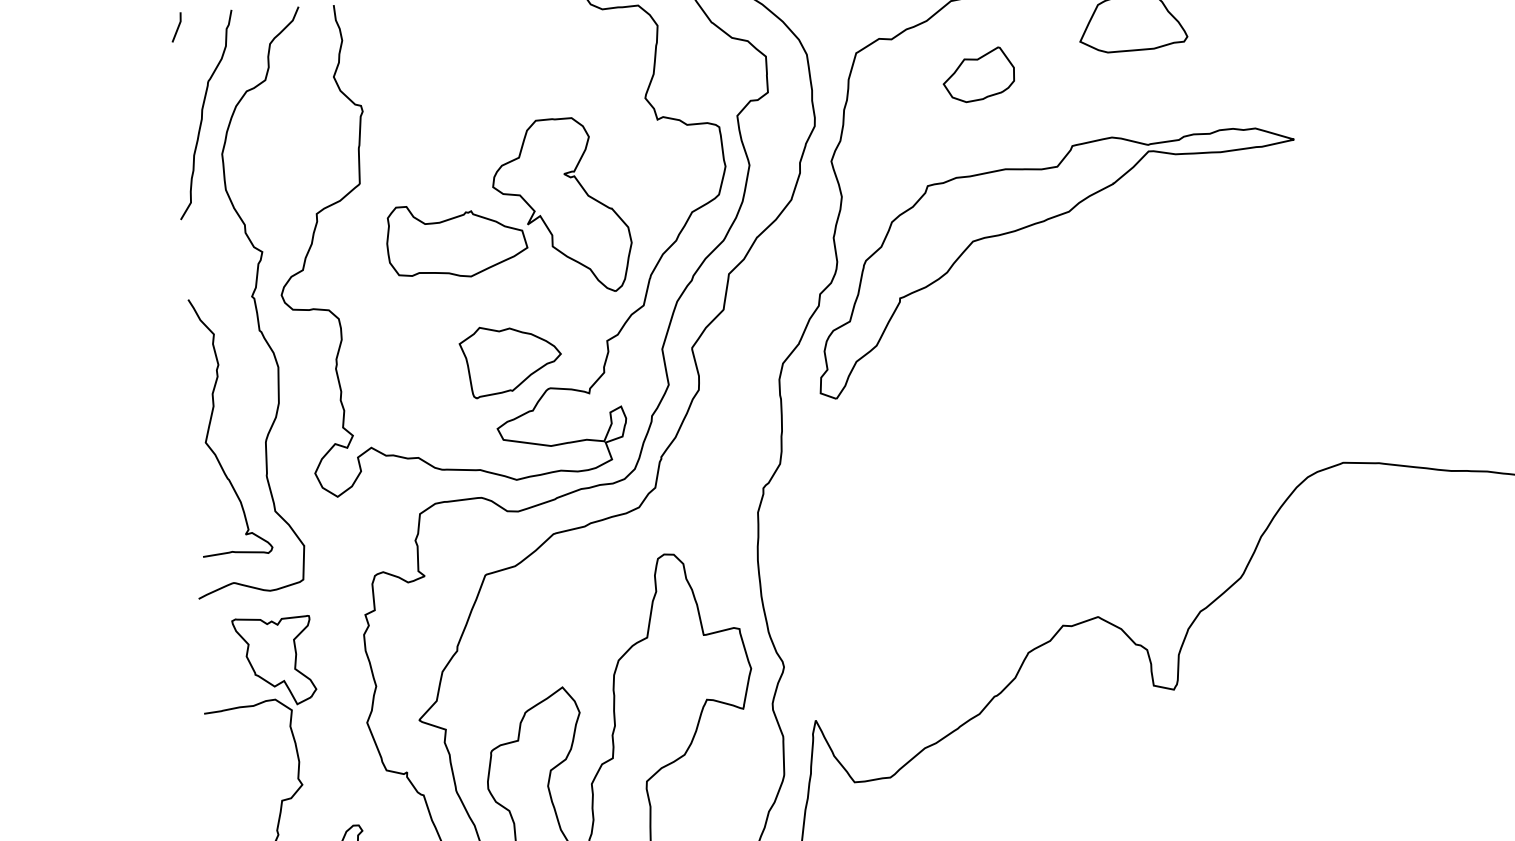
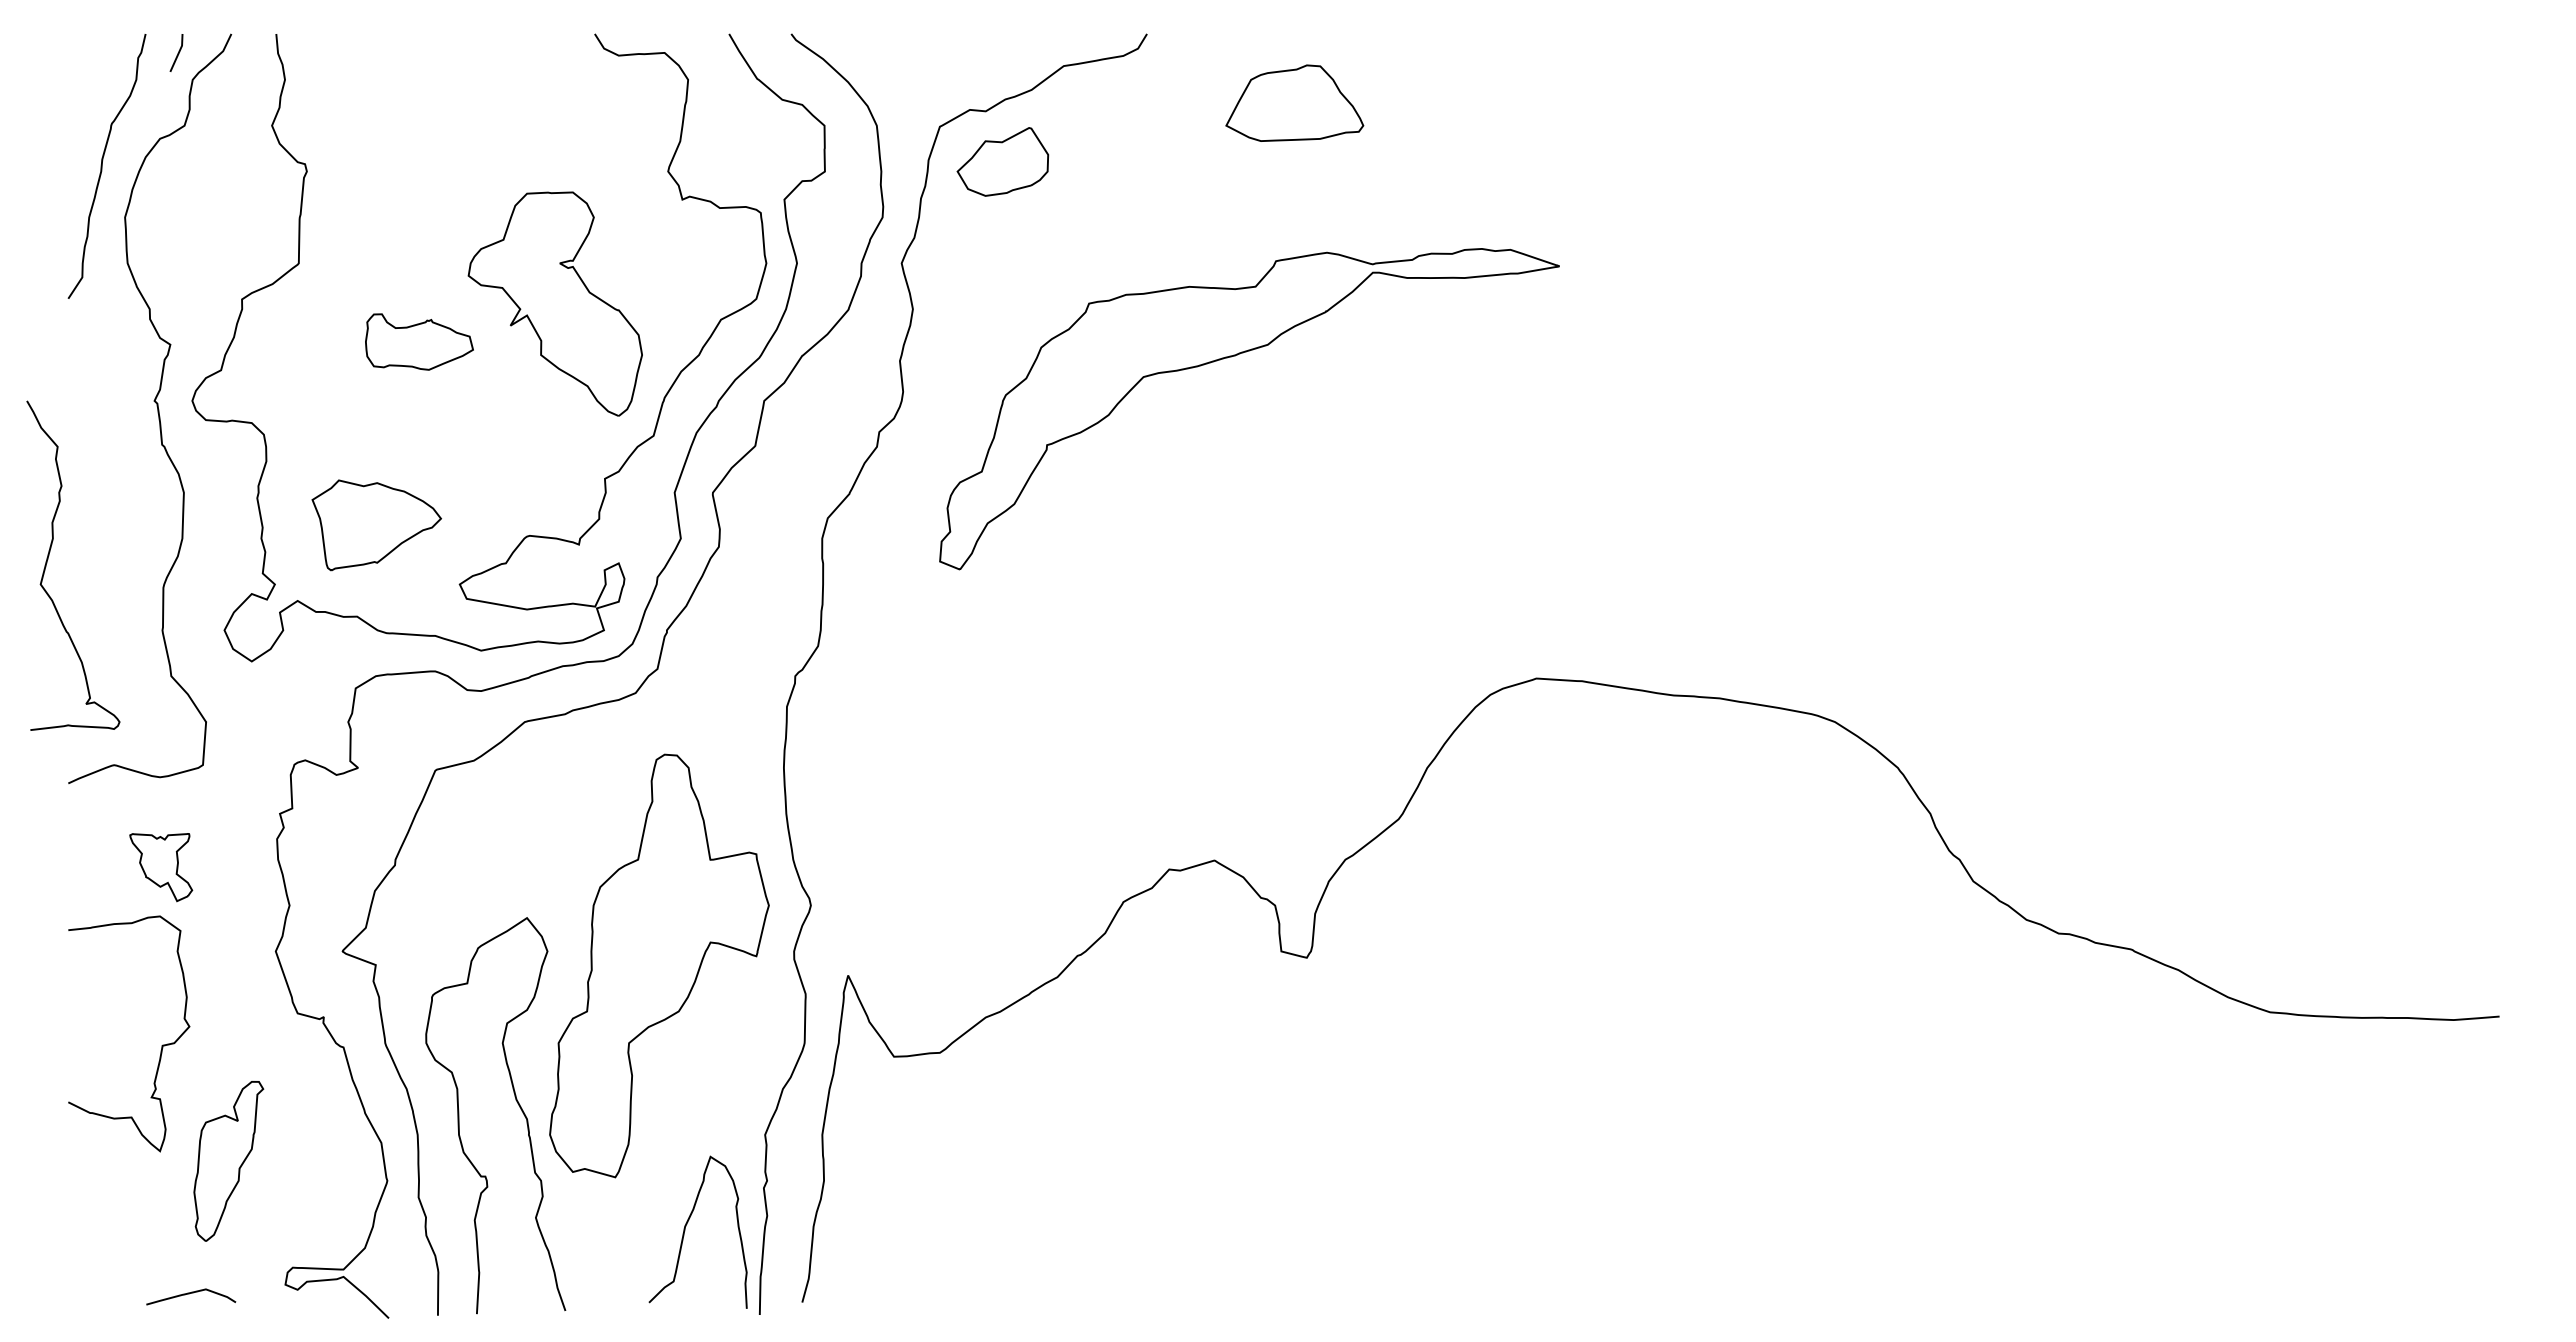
line: (177, 27) -> (177, 53), moved
part: (978, 74) -> (1002, 161), moved
part: (1044, 222) -> (1235, 356), moved
part: (457, 240) -> (419, 341), size x0.6
part: (510, 361) -> (376, 525), moved
curve: (210, 422) -> (48, 559), moved
part: (273, 661) -> (160, 867), size x0.6

